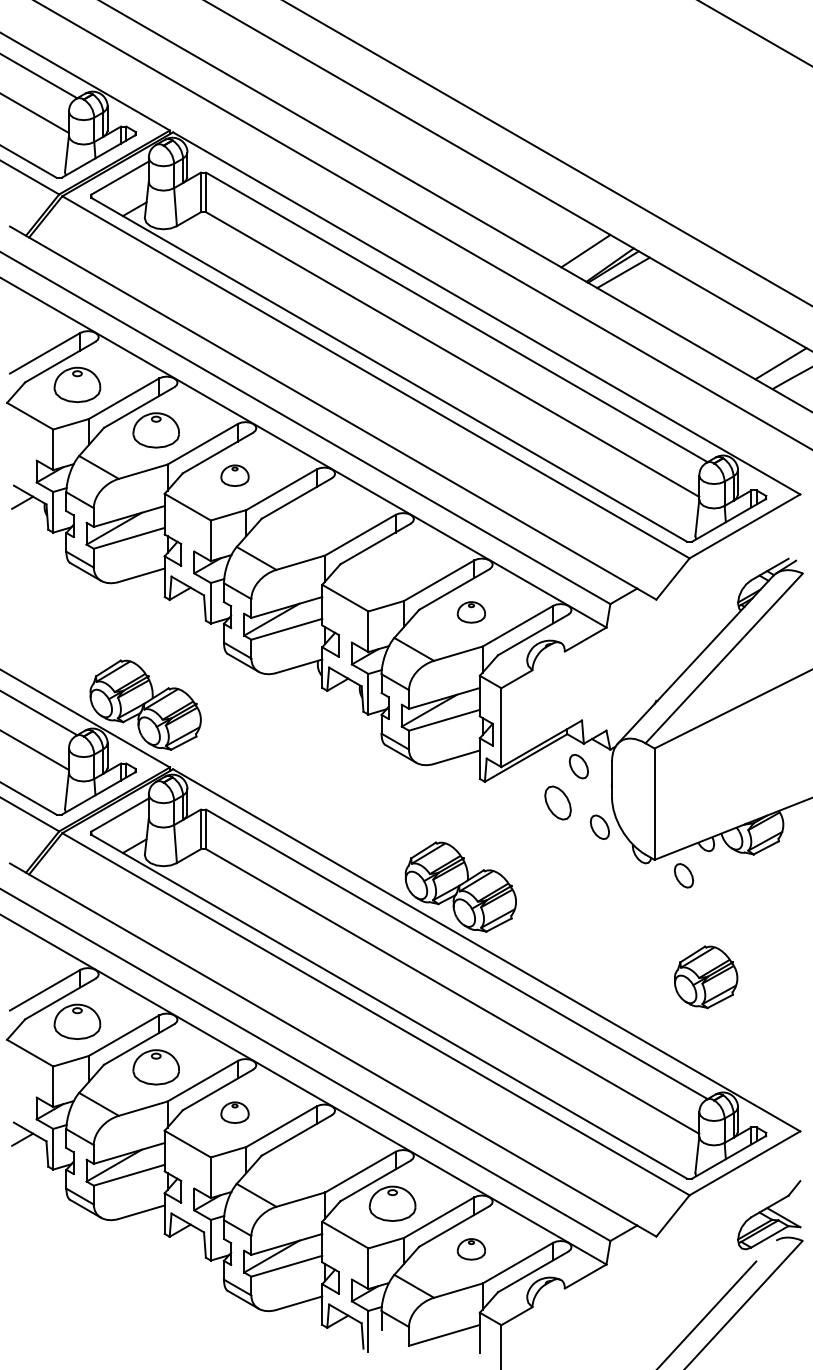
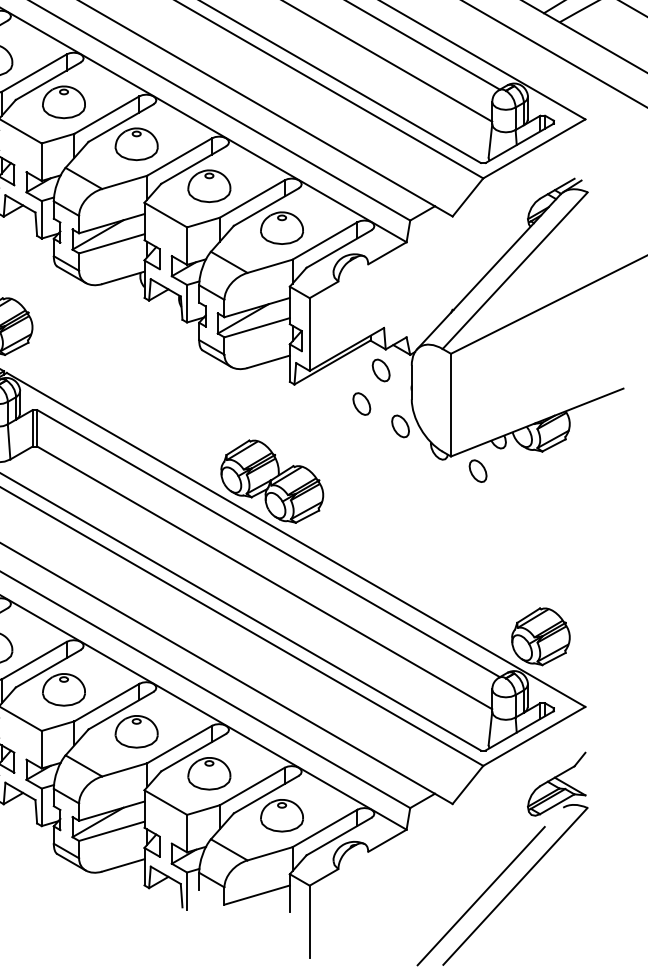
part: (234, 475) -> (63, 101), size x1.67
part: (313, 521) -> (136, 144), added
part: (392, 566) -> (209, 185), added
part: (471, 612) -> (282, 228), size x1.67
part: (557, 802) -> (361, 403), size x0.71
part: (706, 977) -> (541, 636), moved
part: (234, 1112) -> (63, 689), size x1.67
part: (313, 1158) -> (136, 731), added
part: (471, 1249) -> (282, 815), size x1.67

